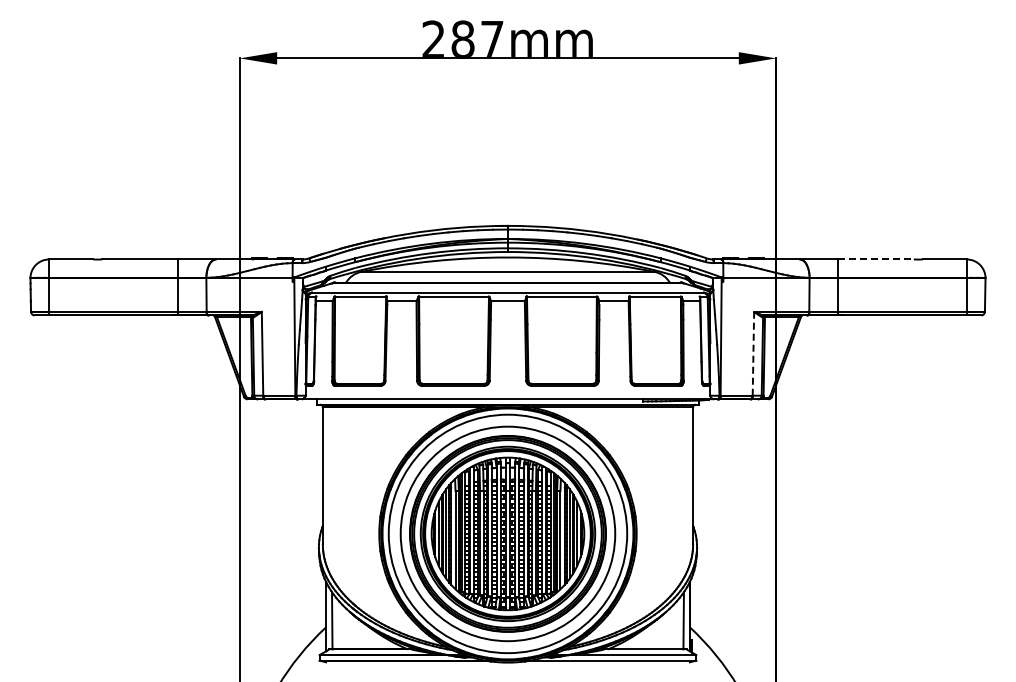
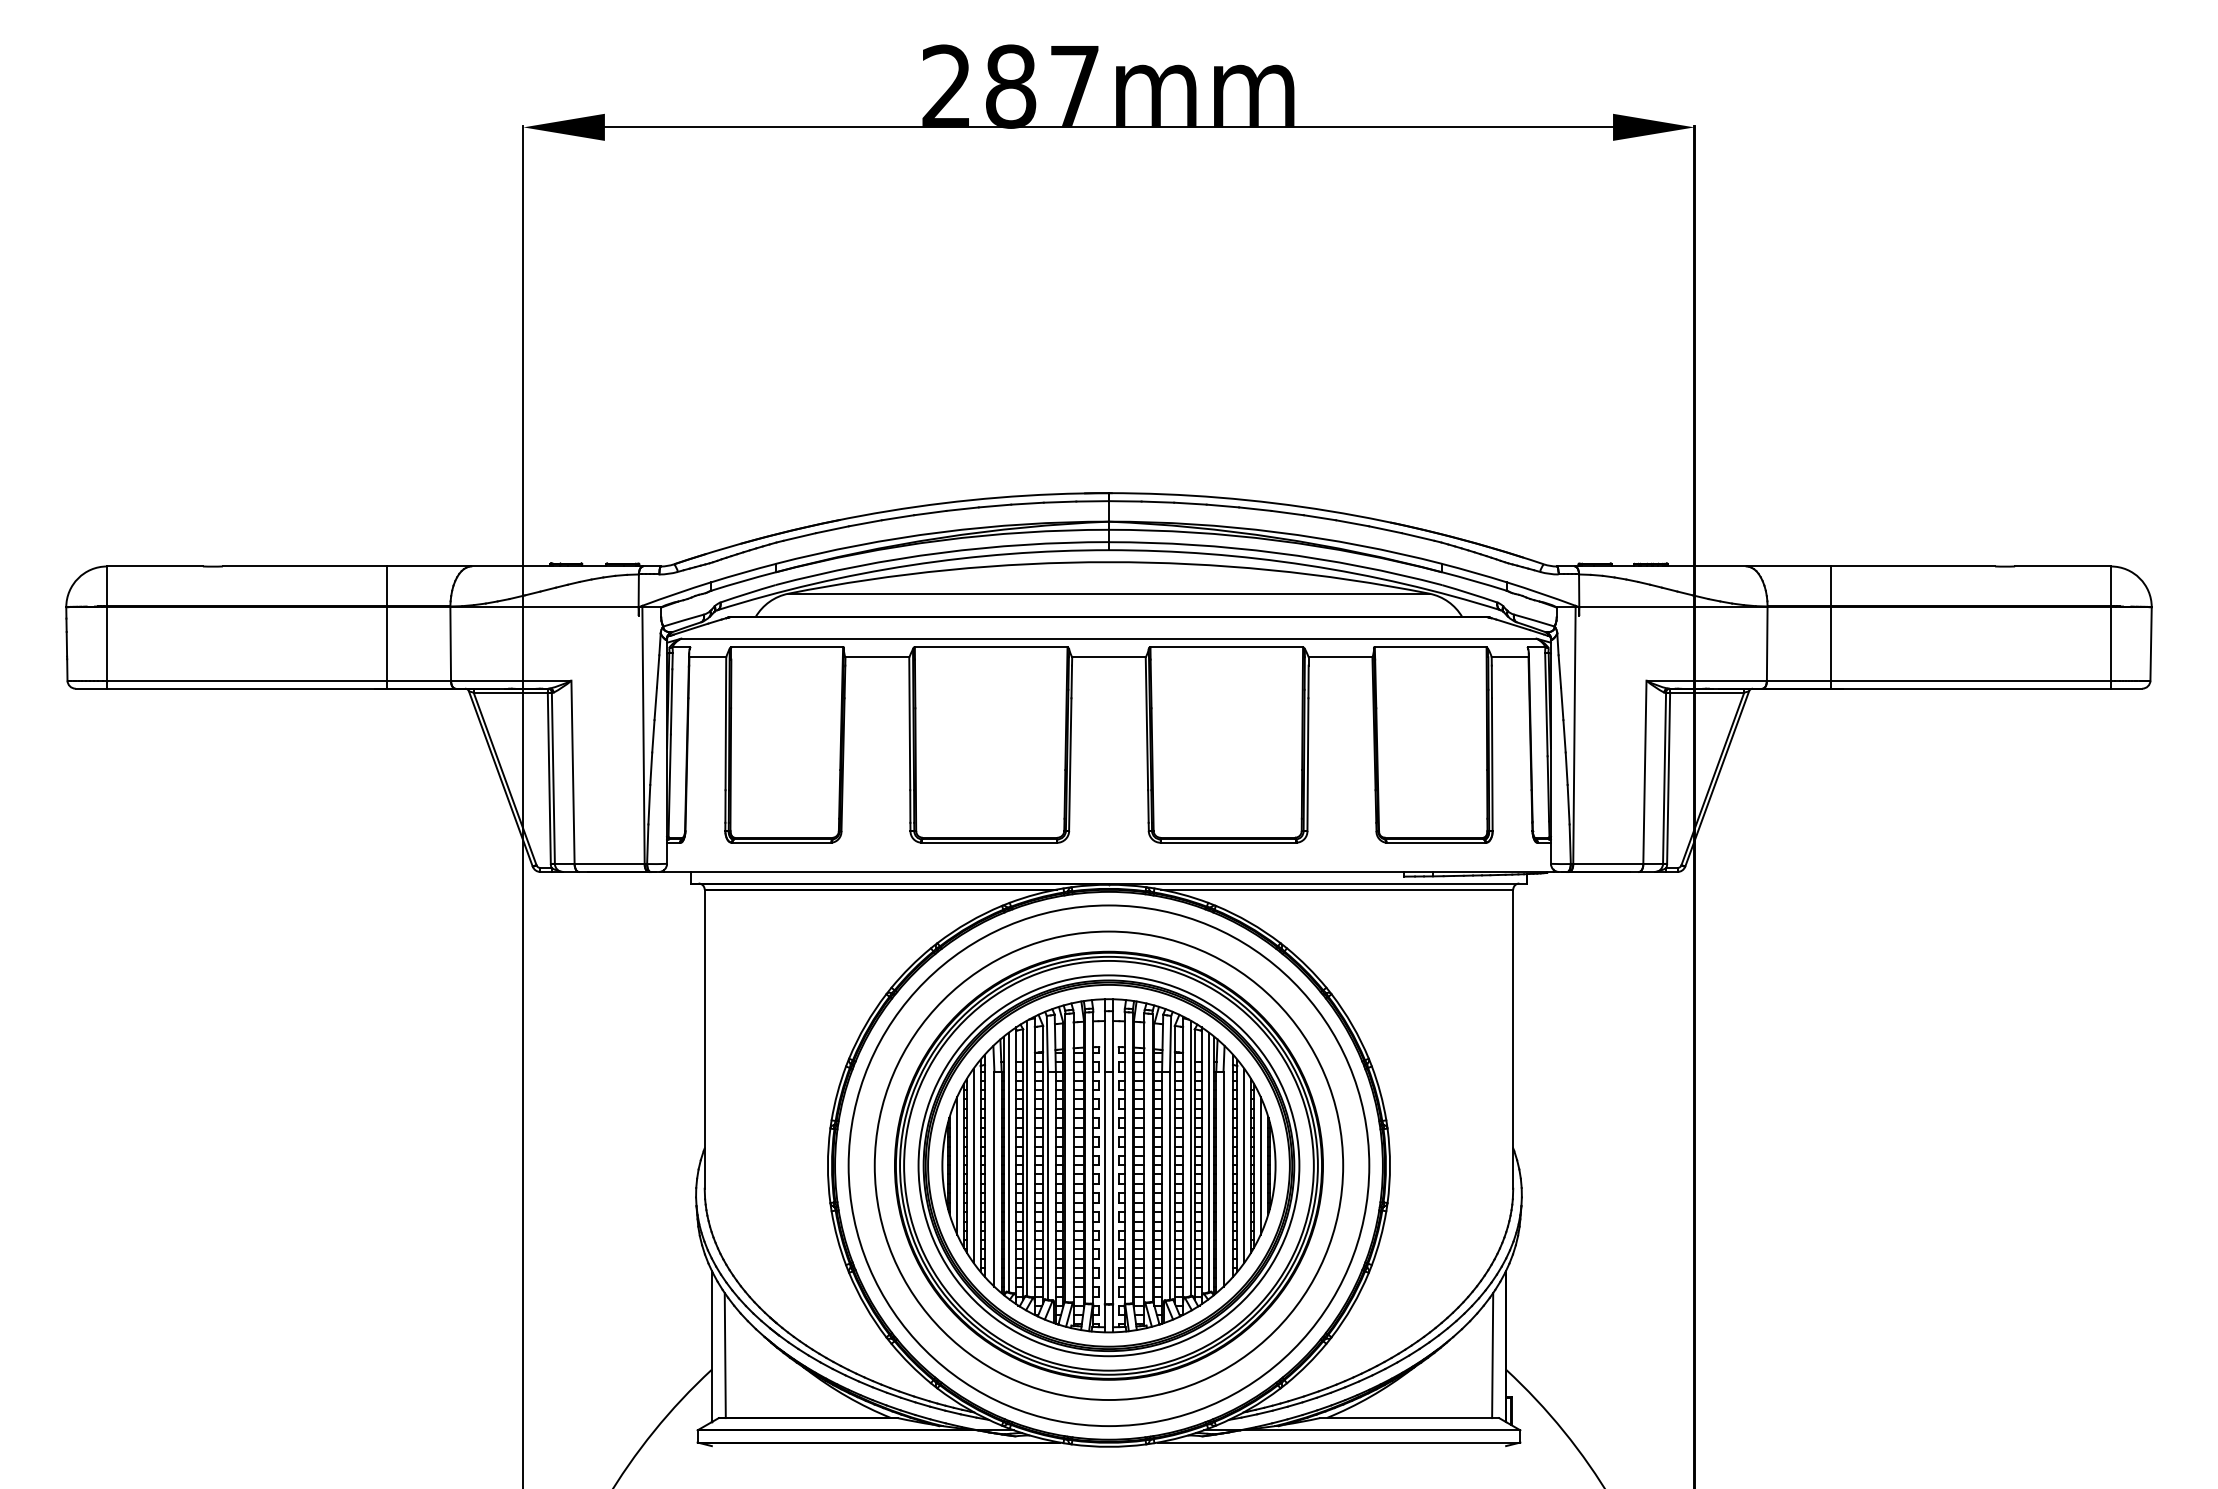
line: (876, 259) -> (1913, 566), dashed -> solid
line: (753, 353) -> (1645, 771), dashed -> solid

